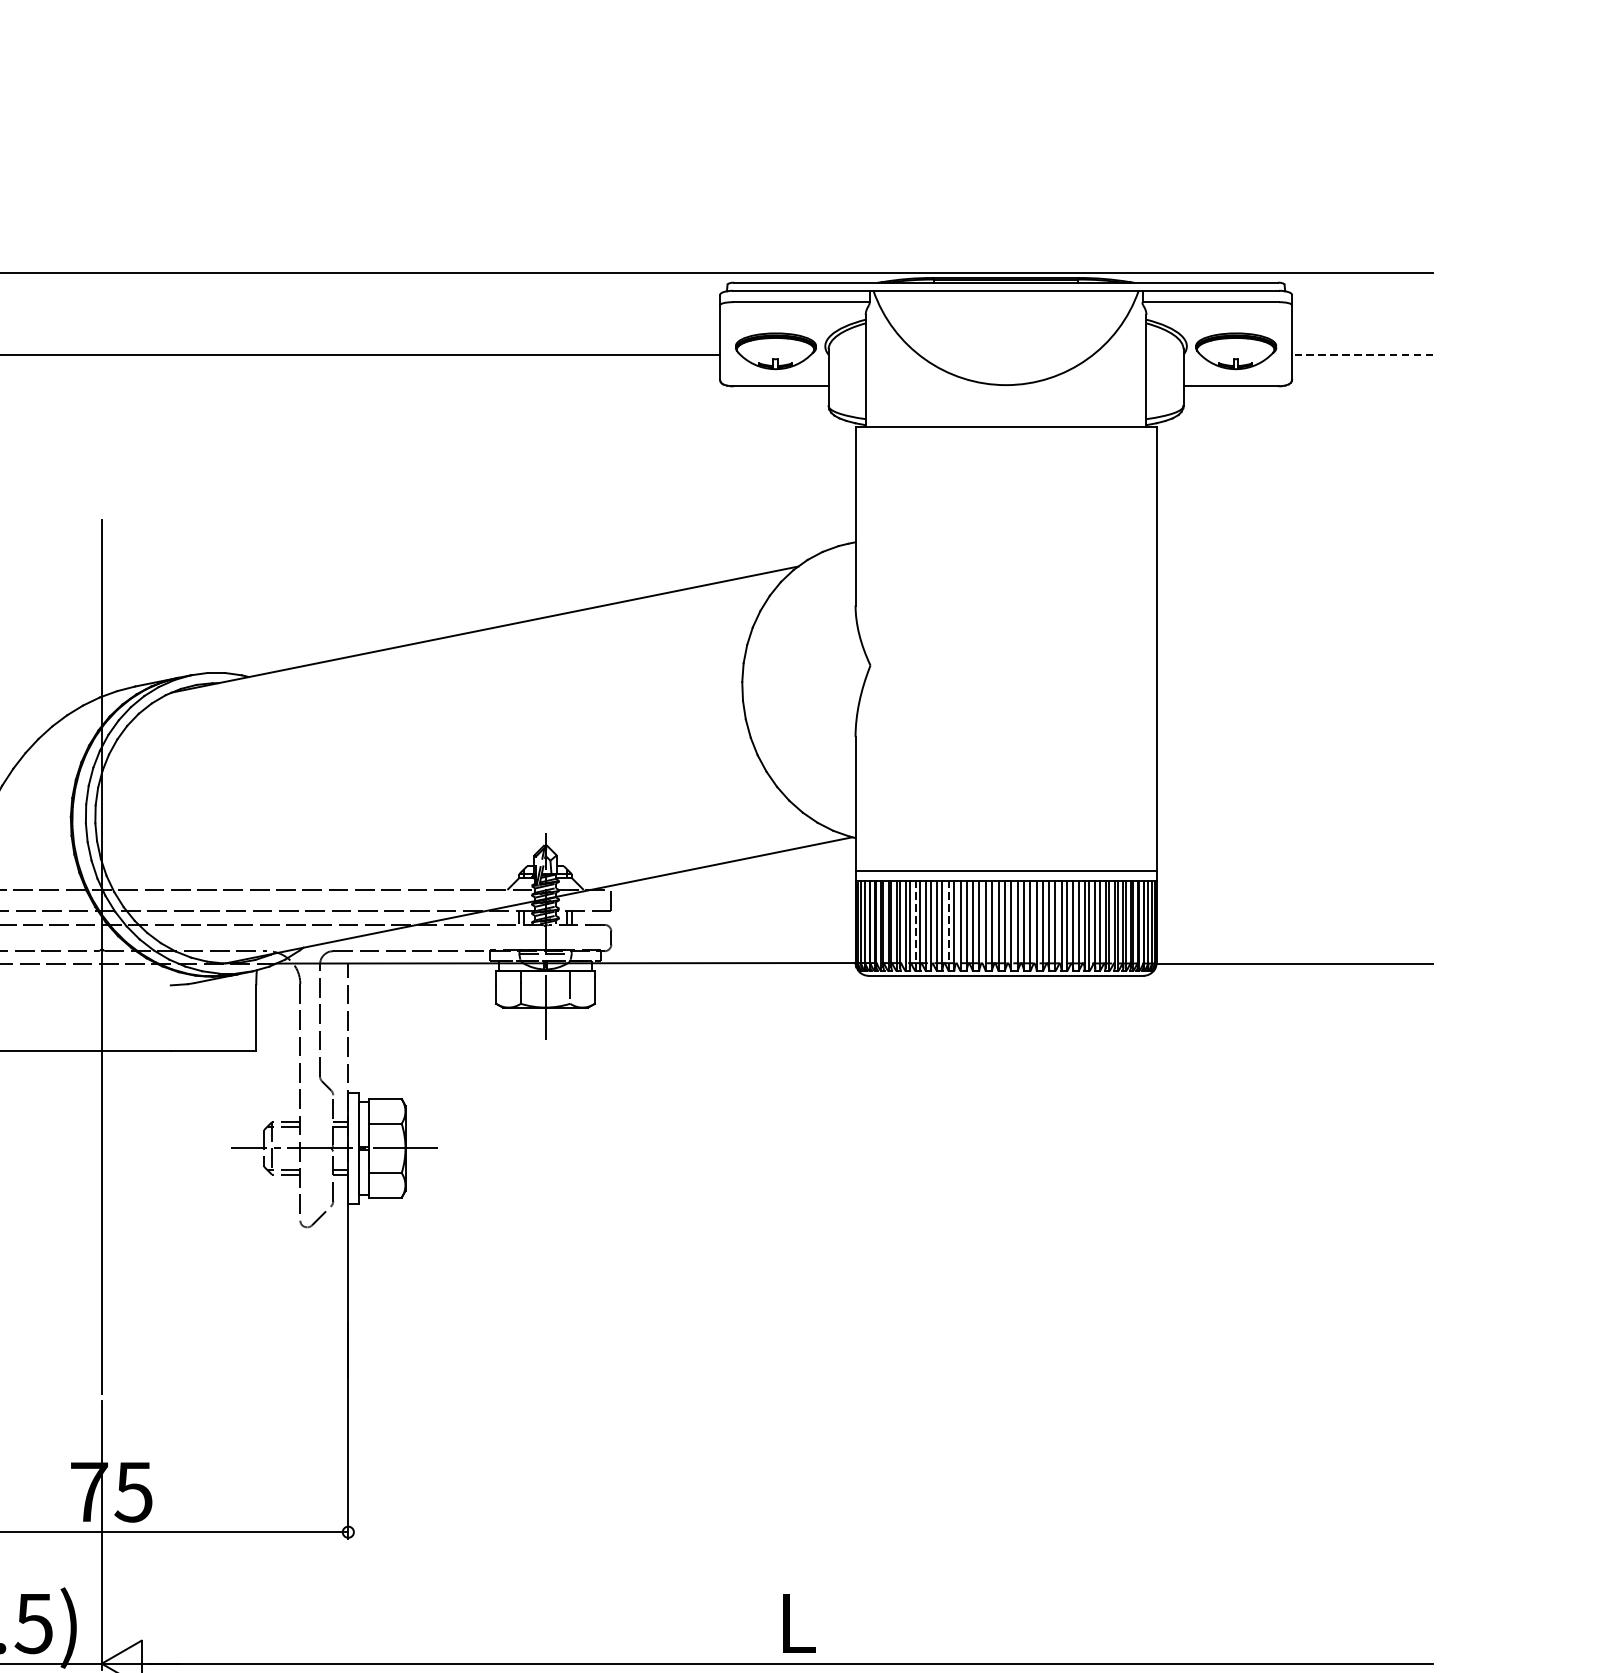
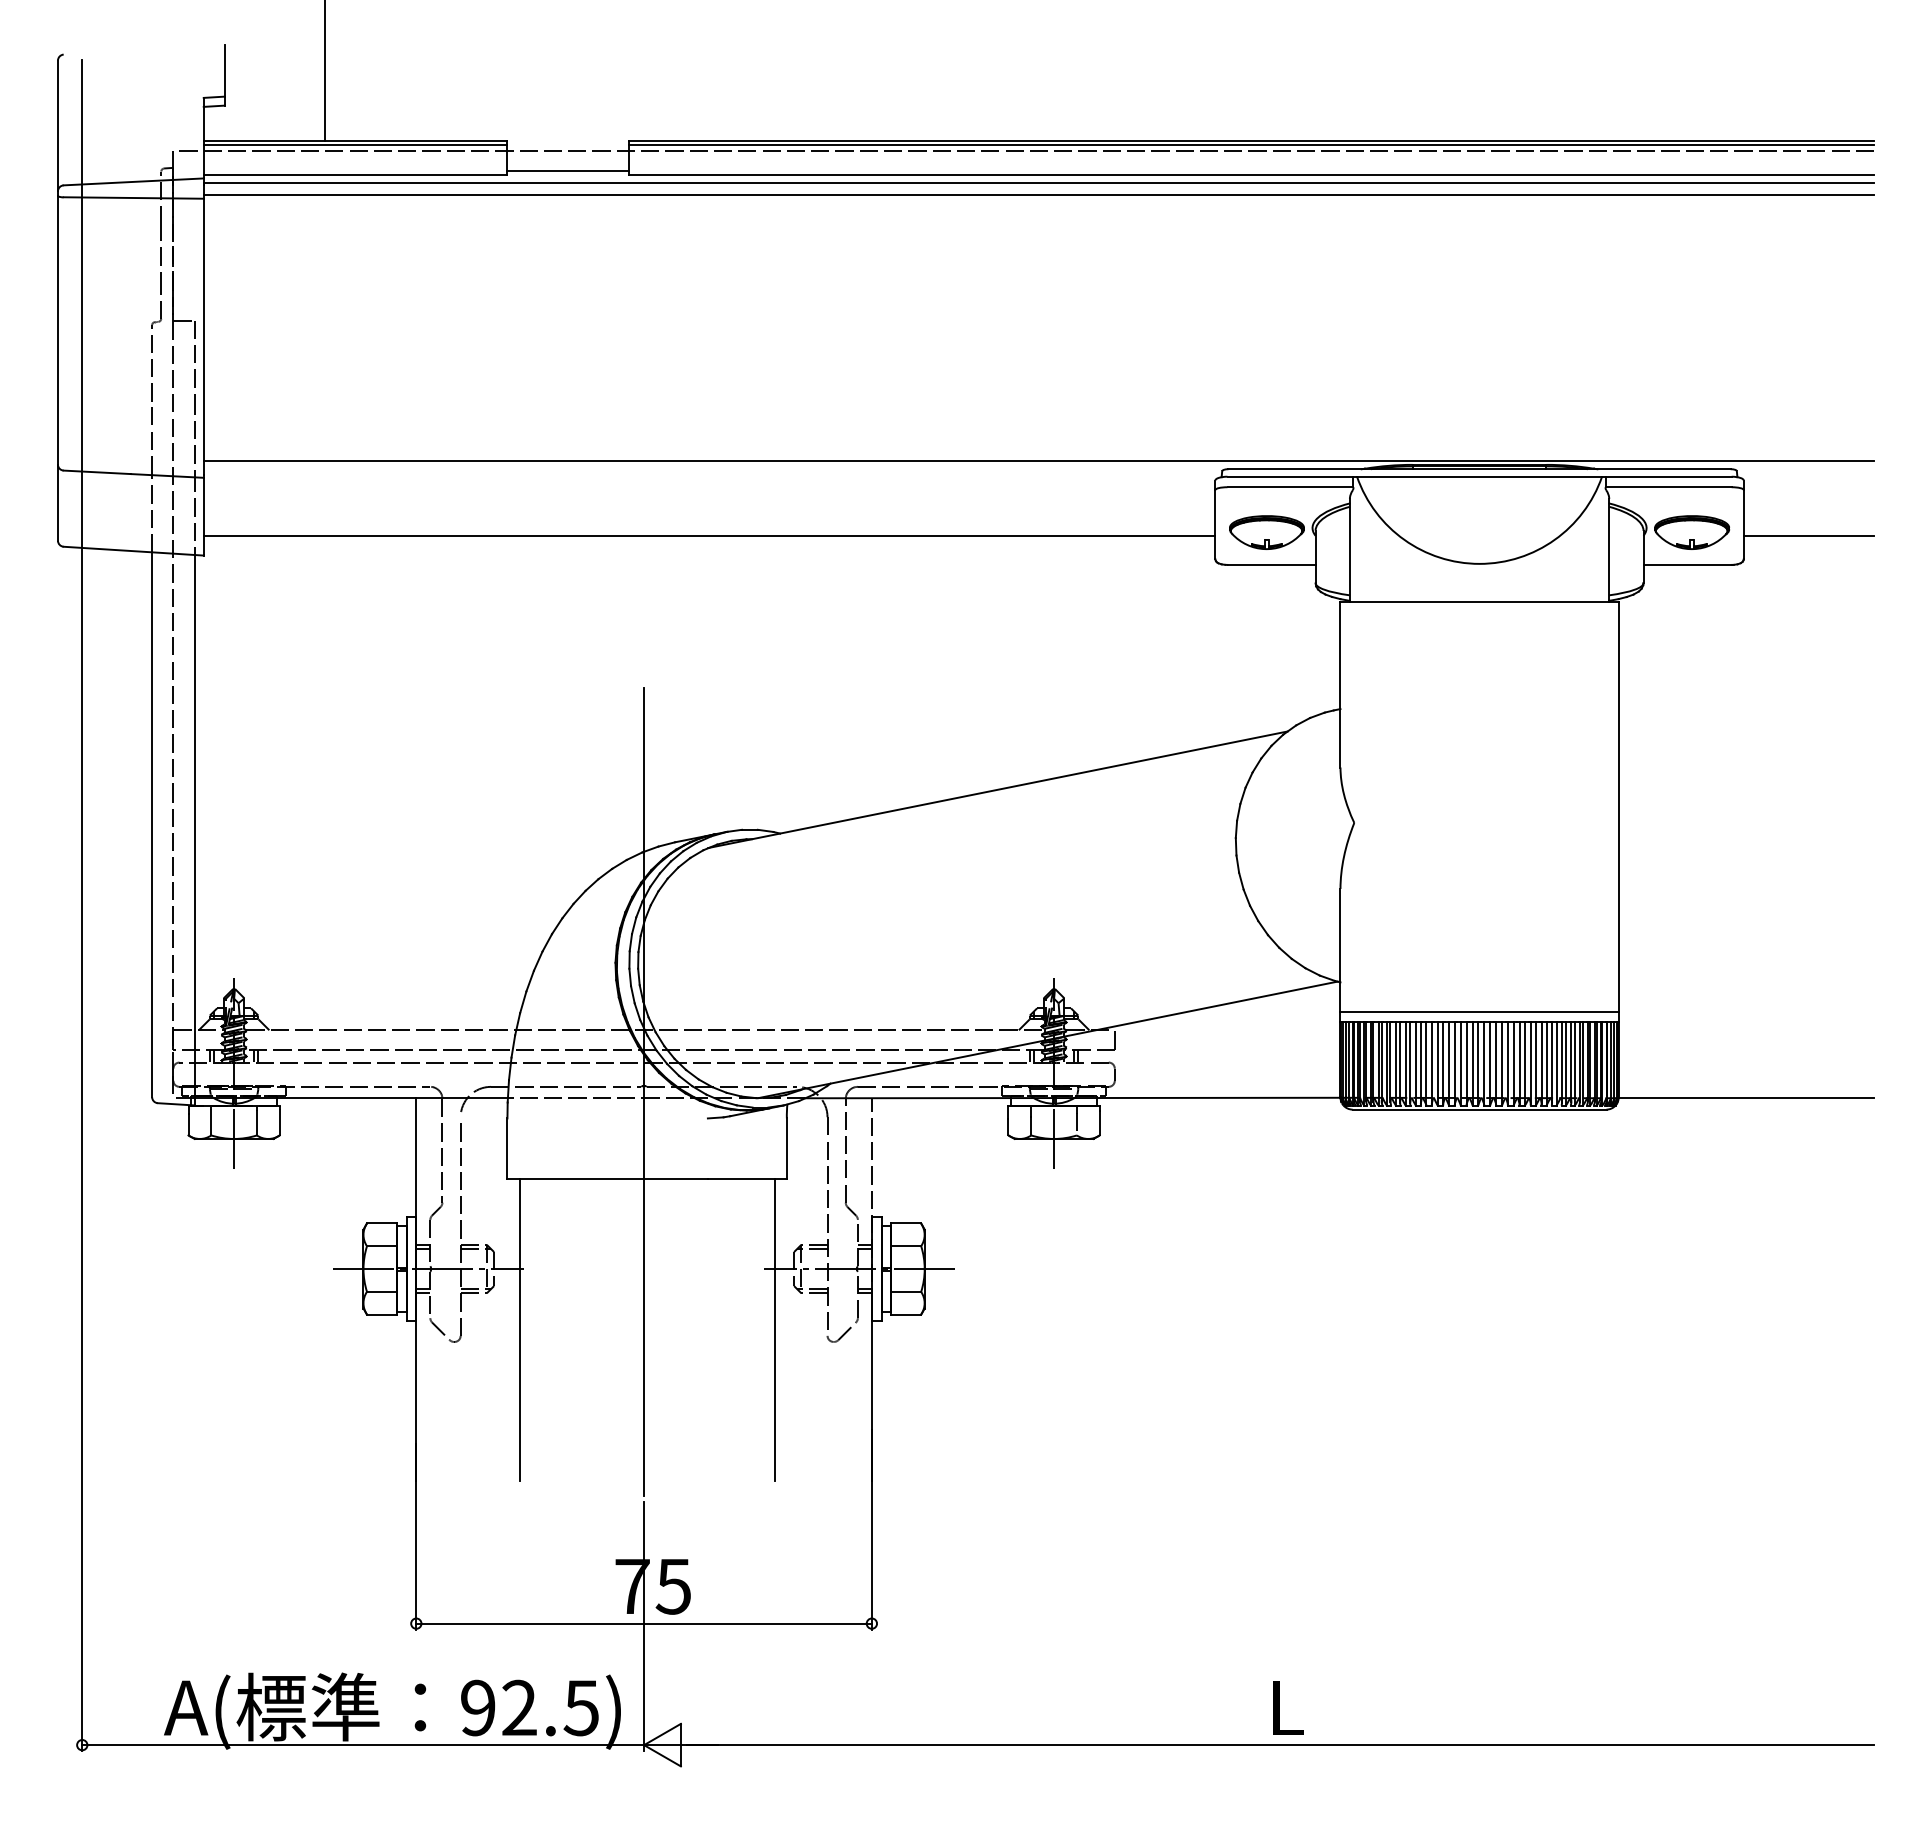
line: (1362, 354) -> (1808, 535), dashed -> solid
line: (915, 926) -> (1395, 1064), dashed -> solid
line: (948, 926) -> (1426, 1064), dashed -> solid
line: (242, 1213) -> (774, 1329), added

